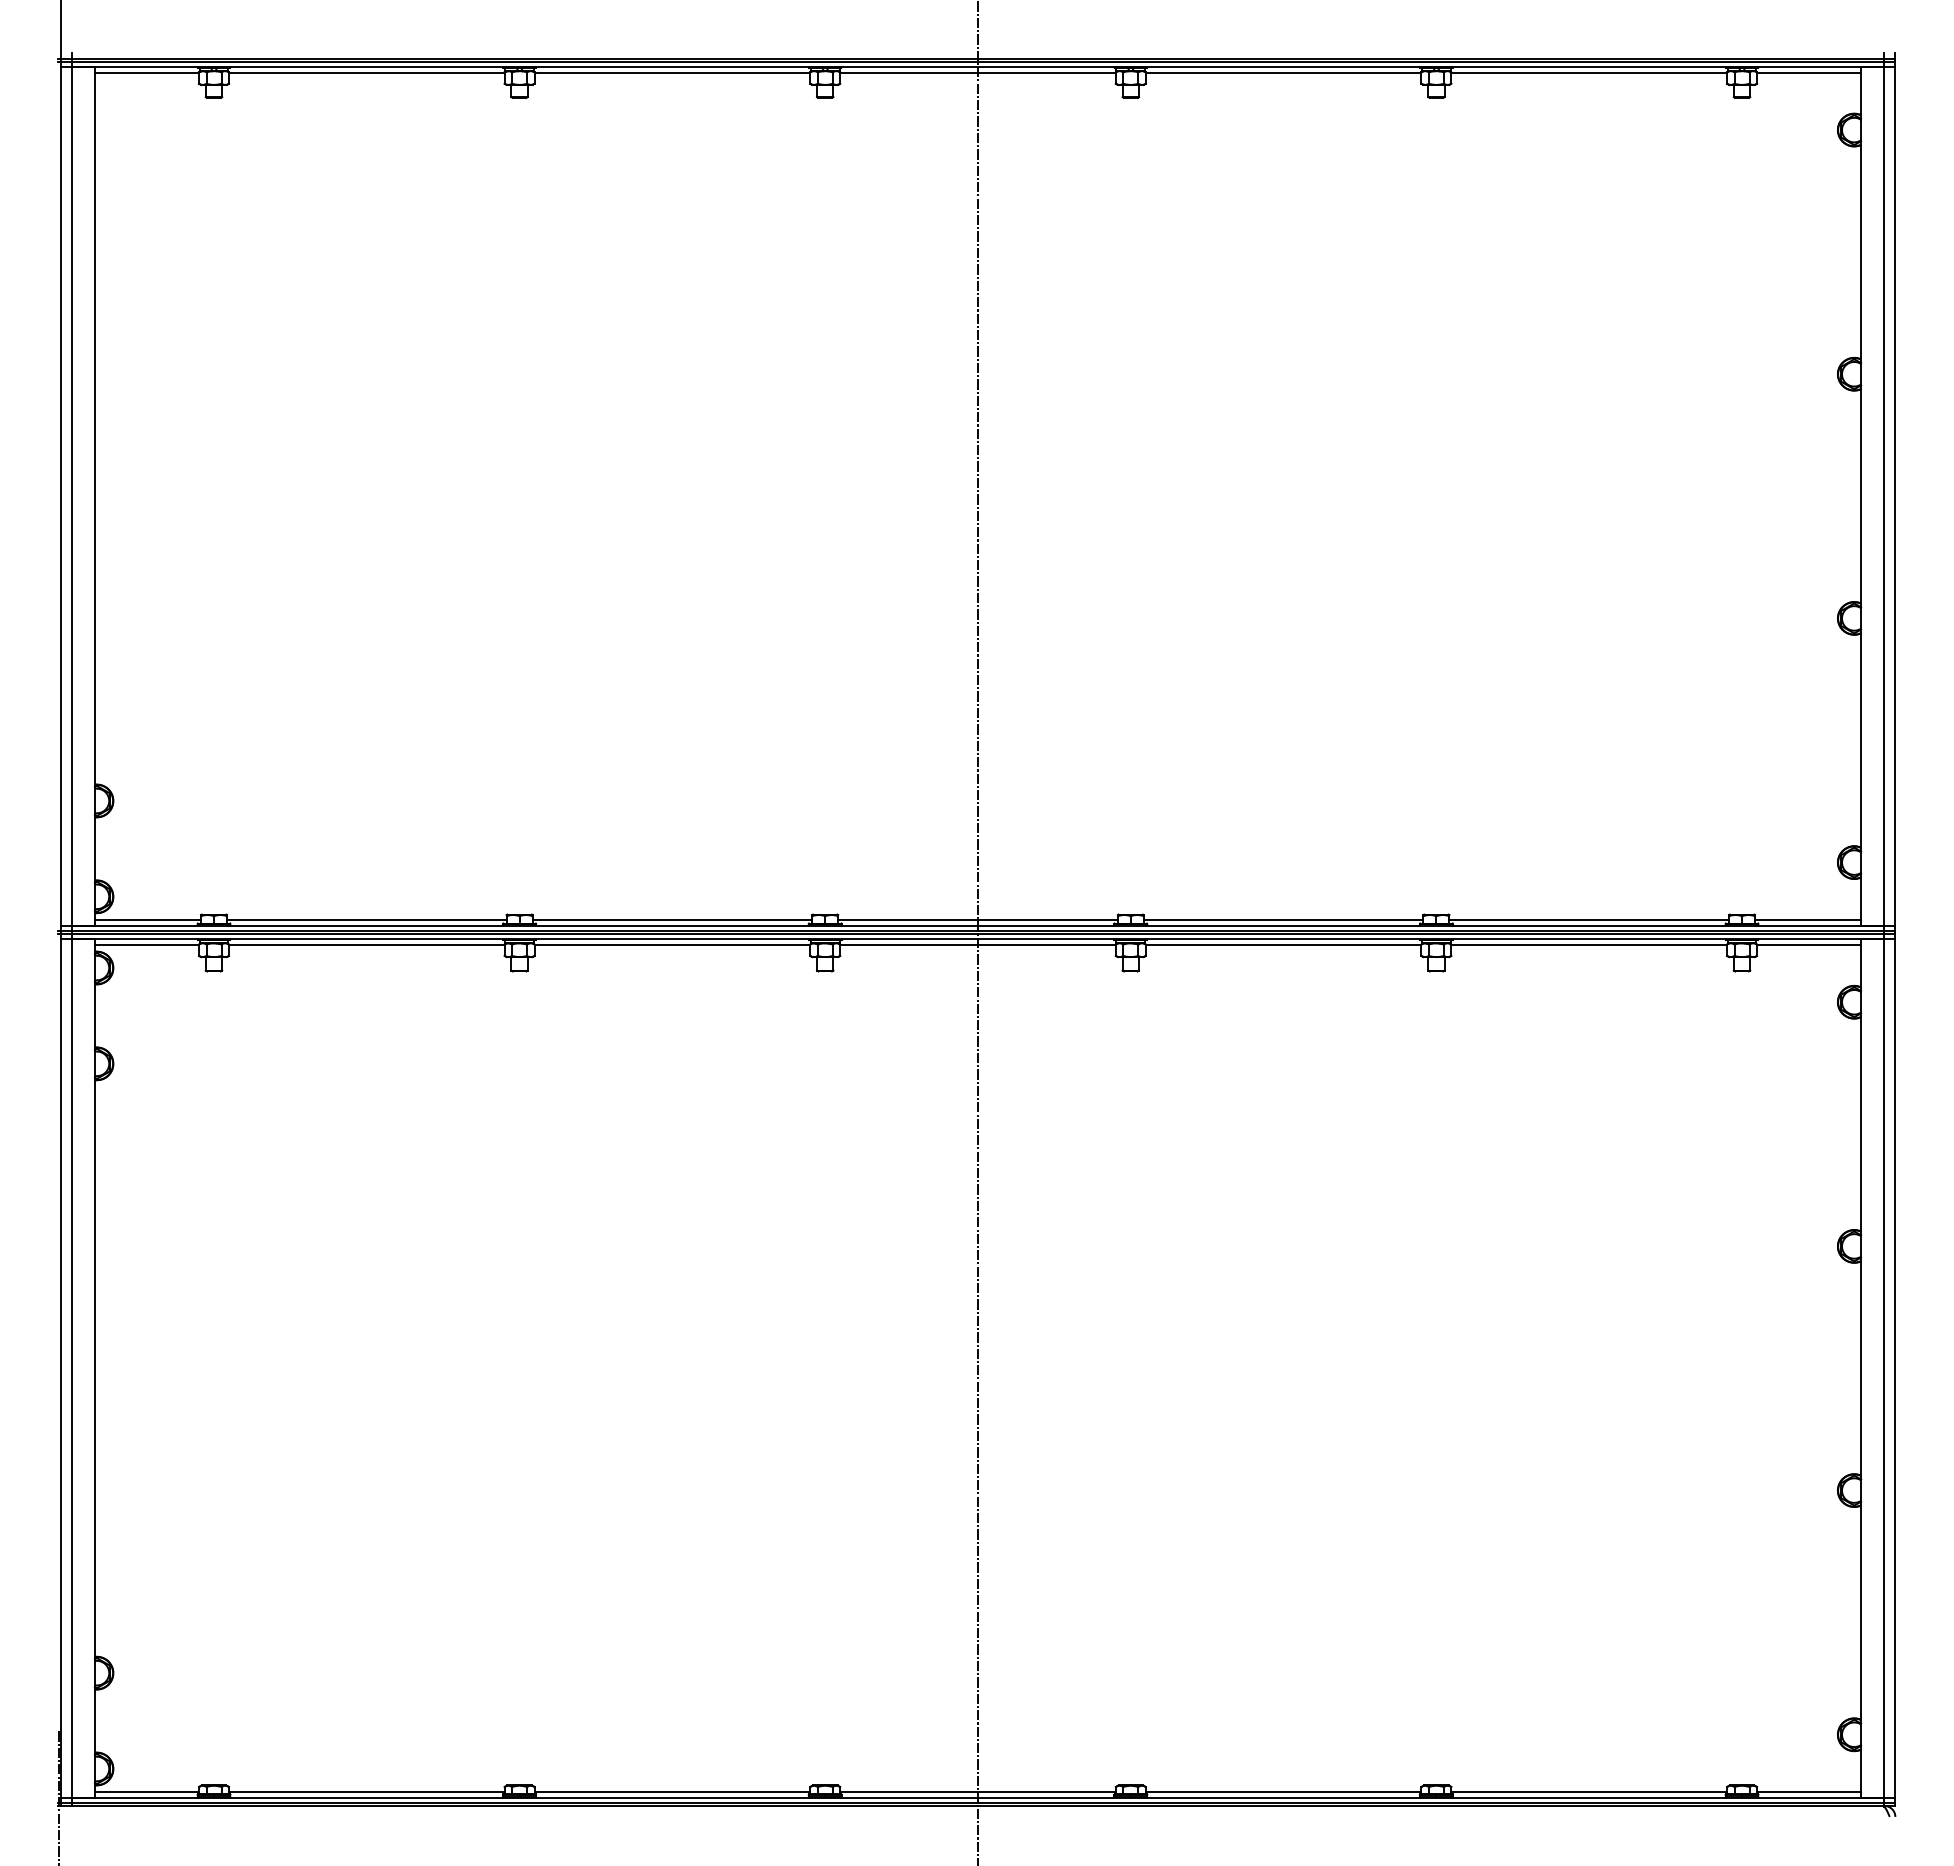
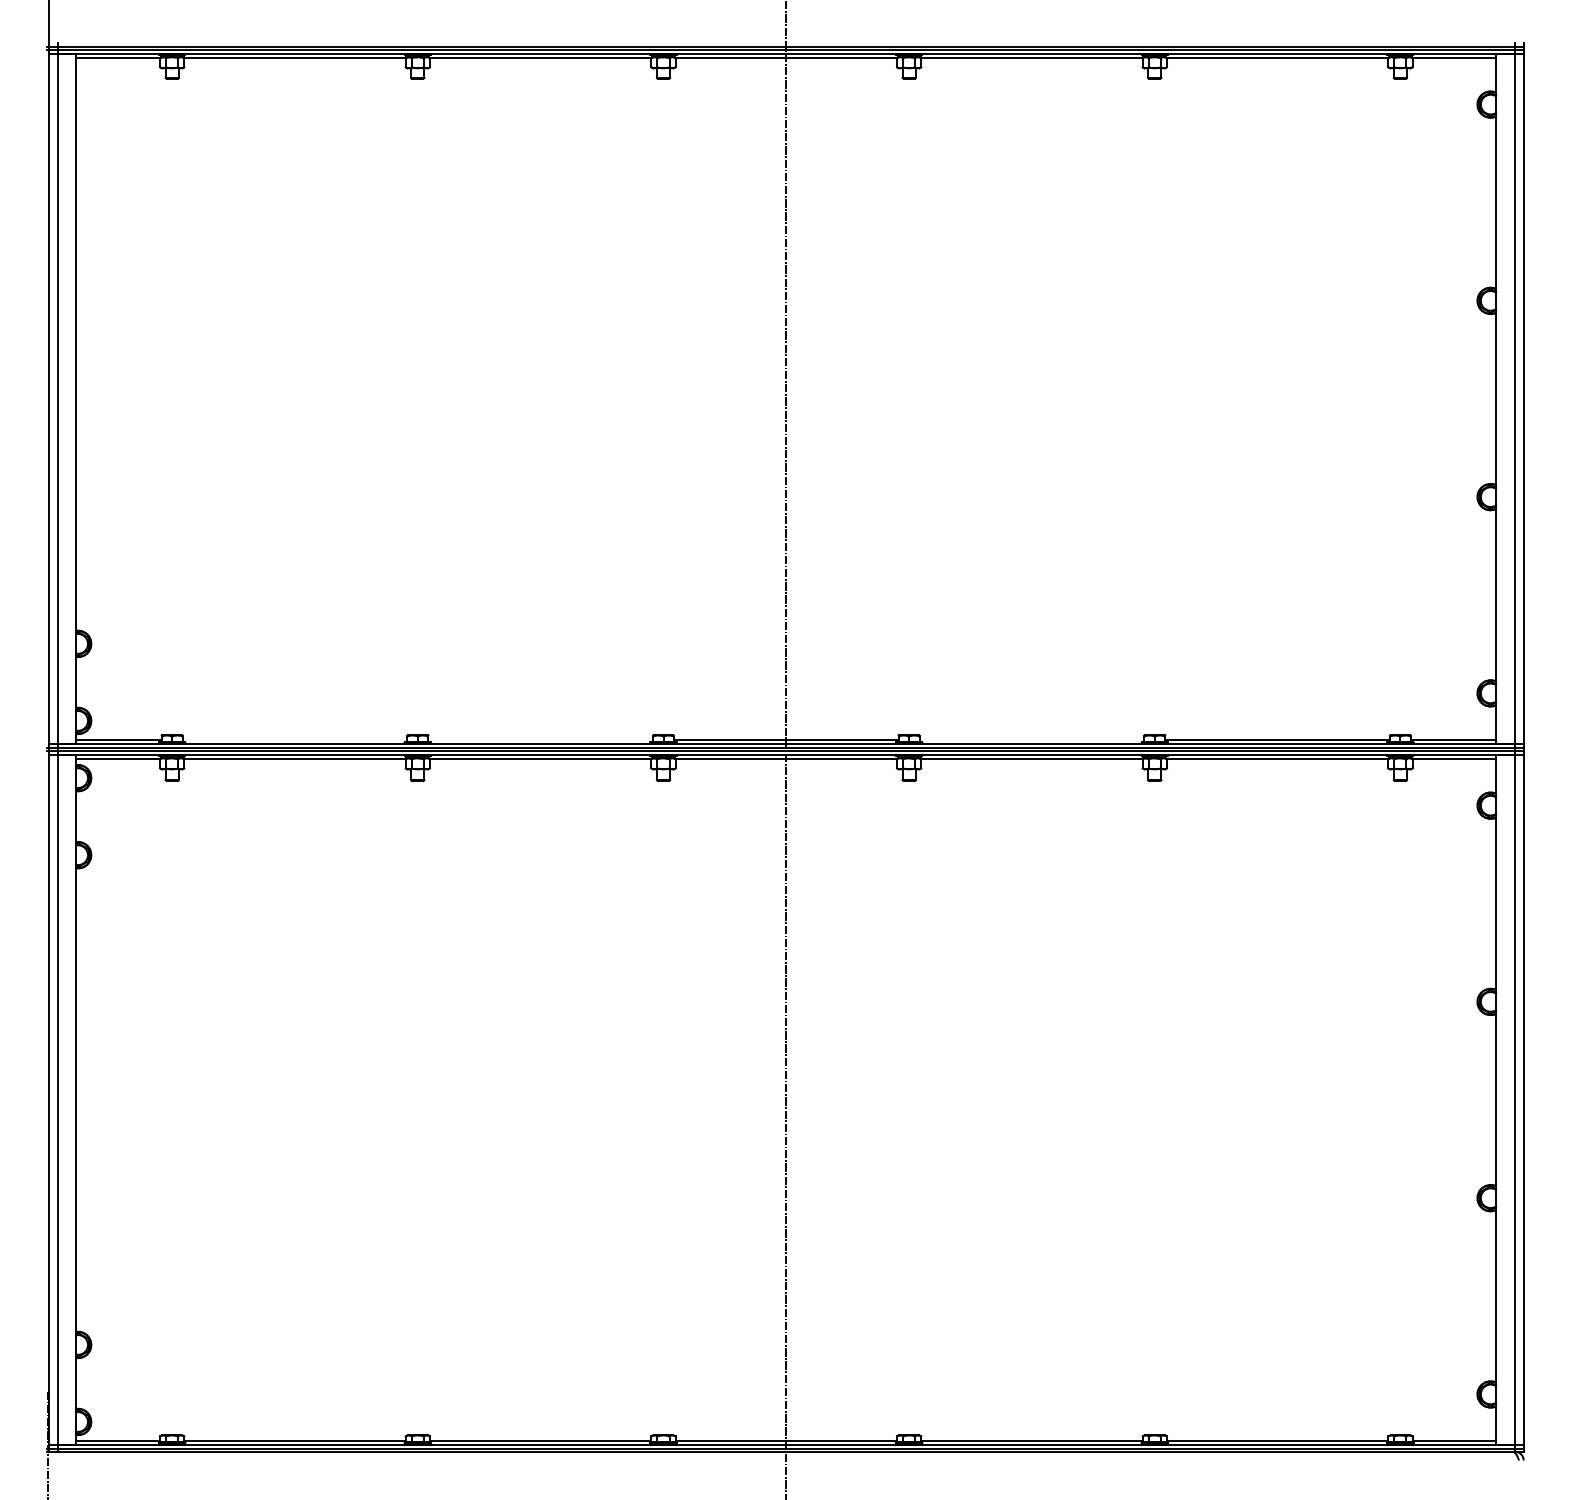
line: (366, 920) -> (294, 739), removed
line: (672, 920) -> (540, 739), removed
line: (1283, 920) -> (1031, 739), removed

